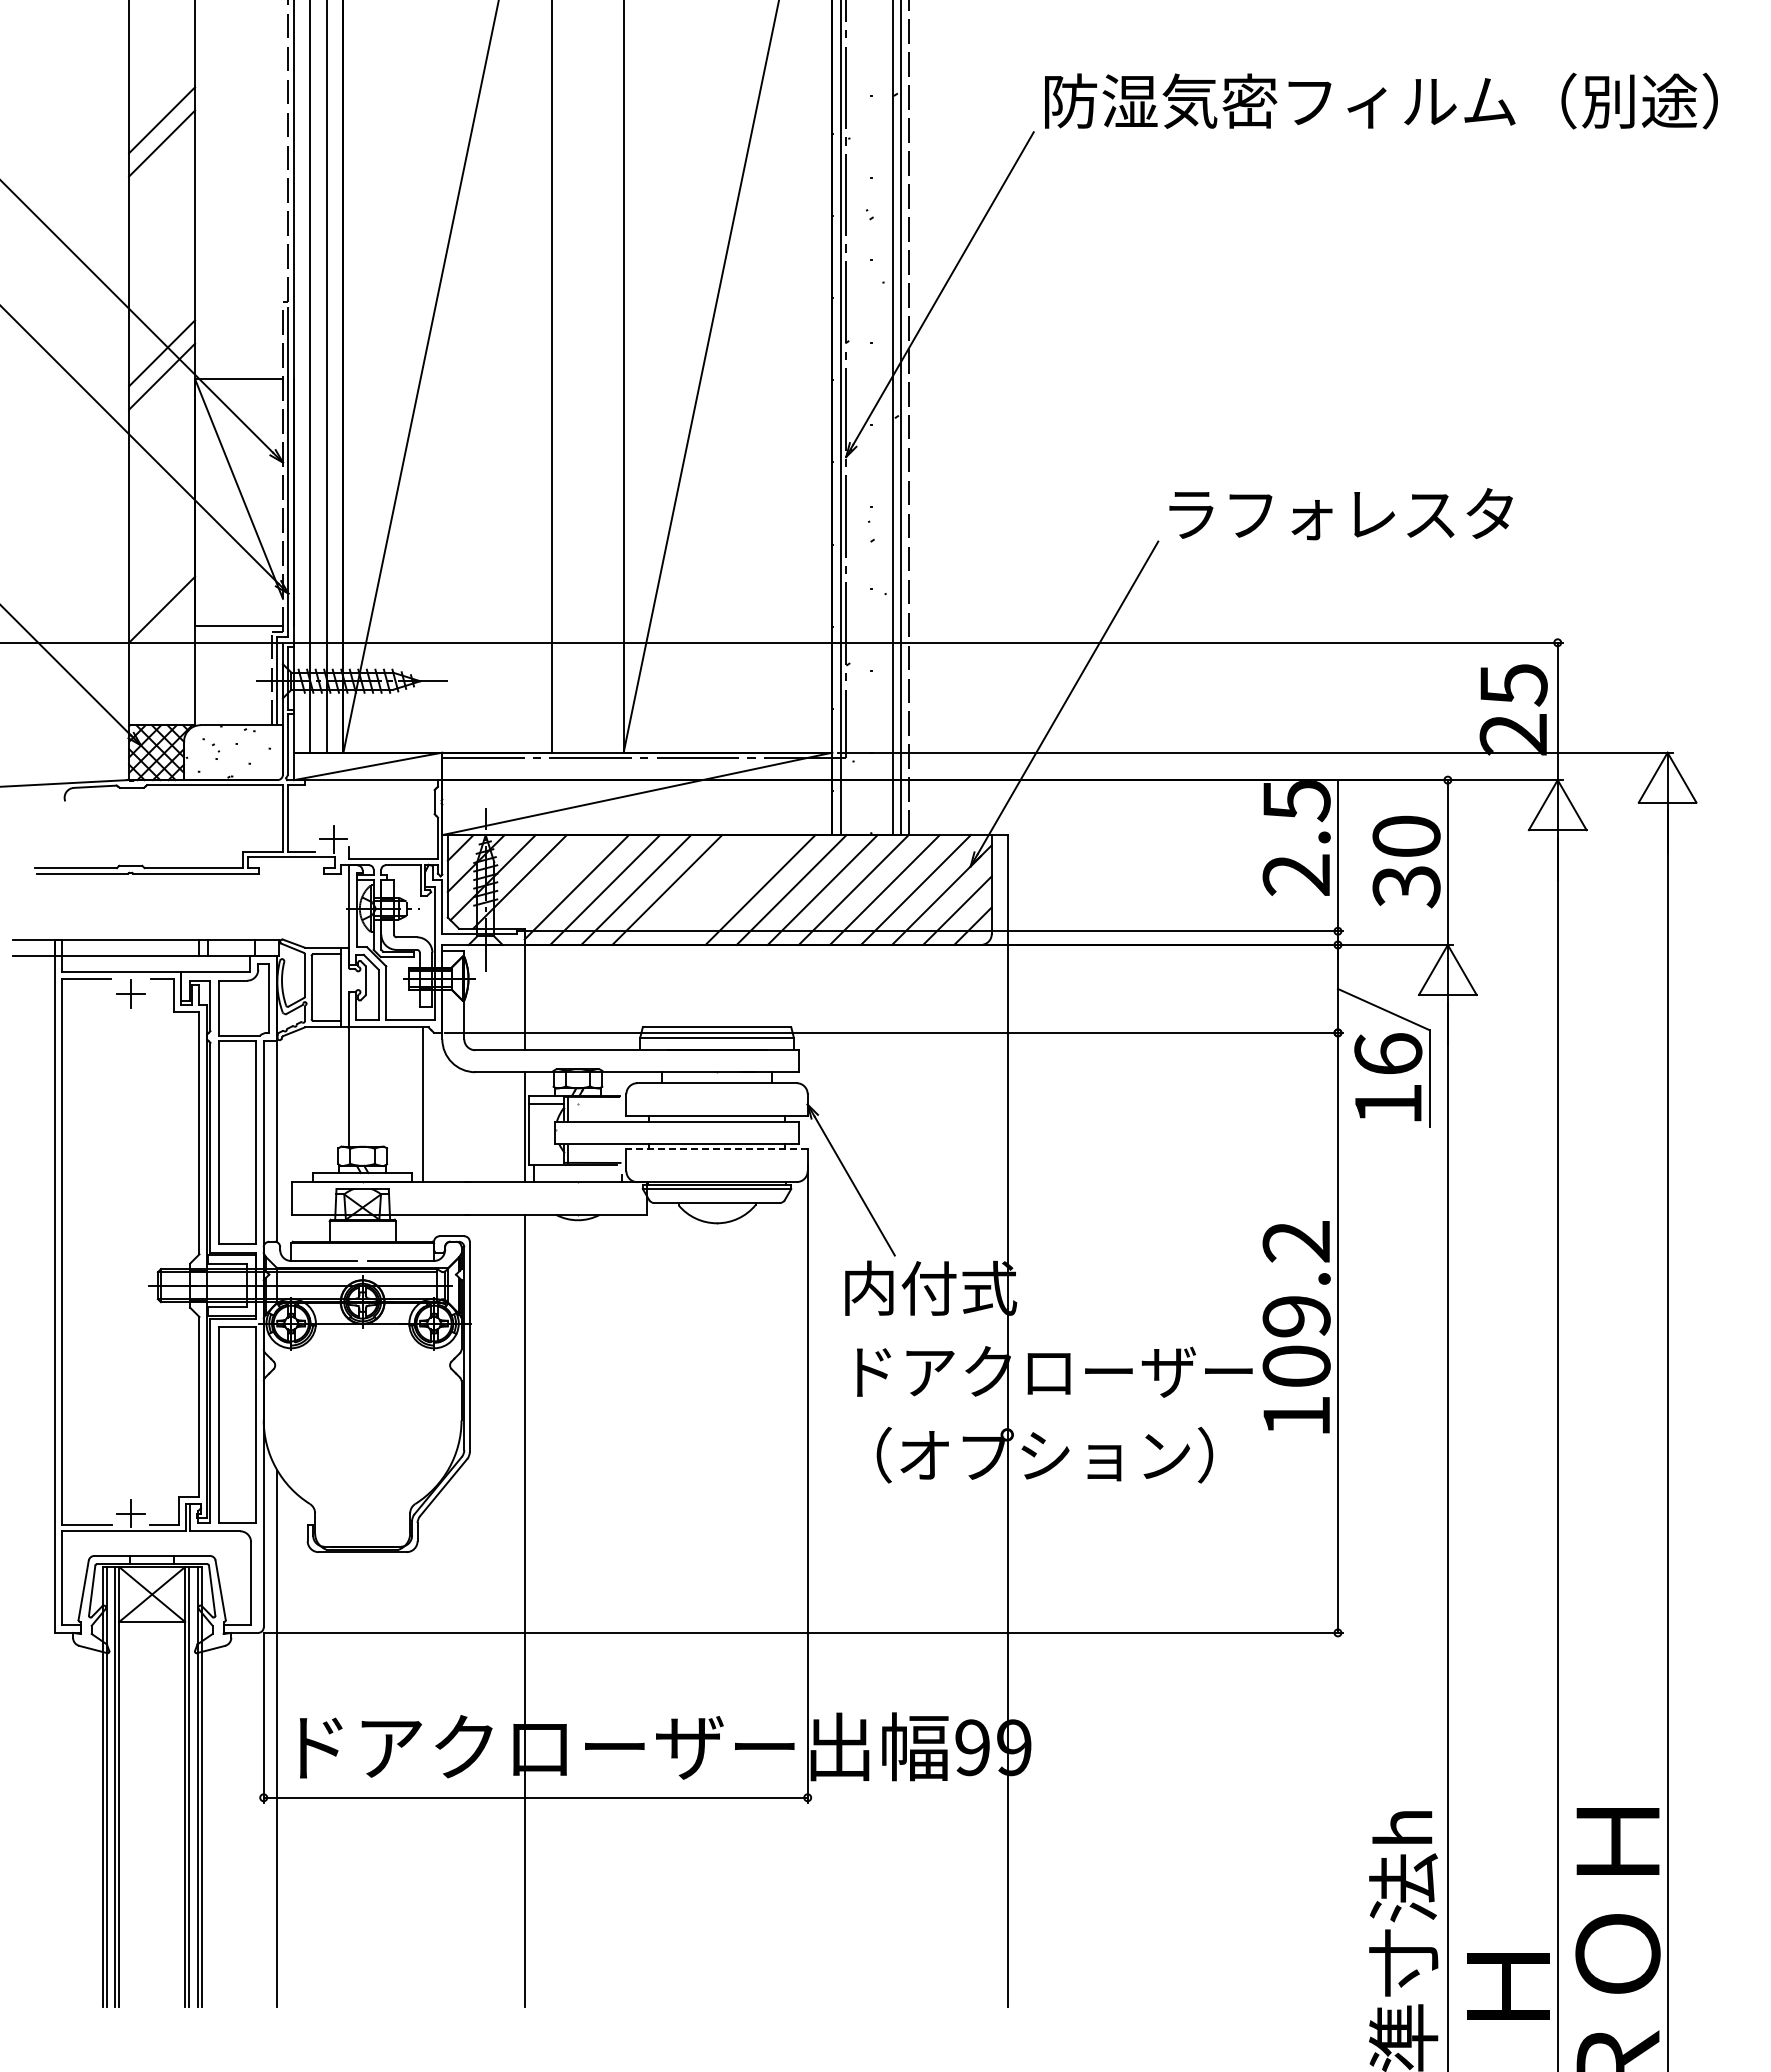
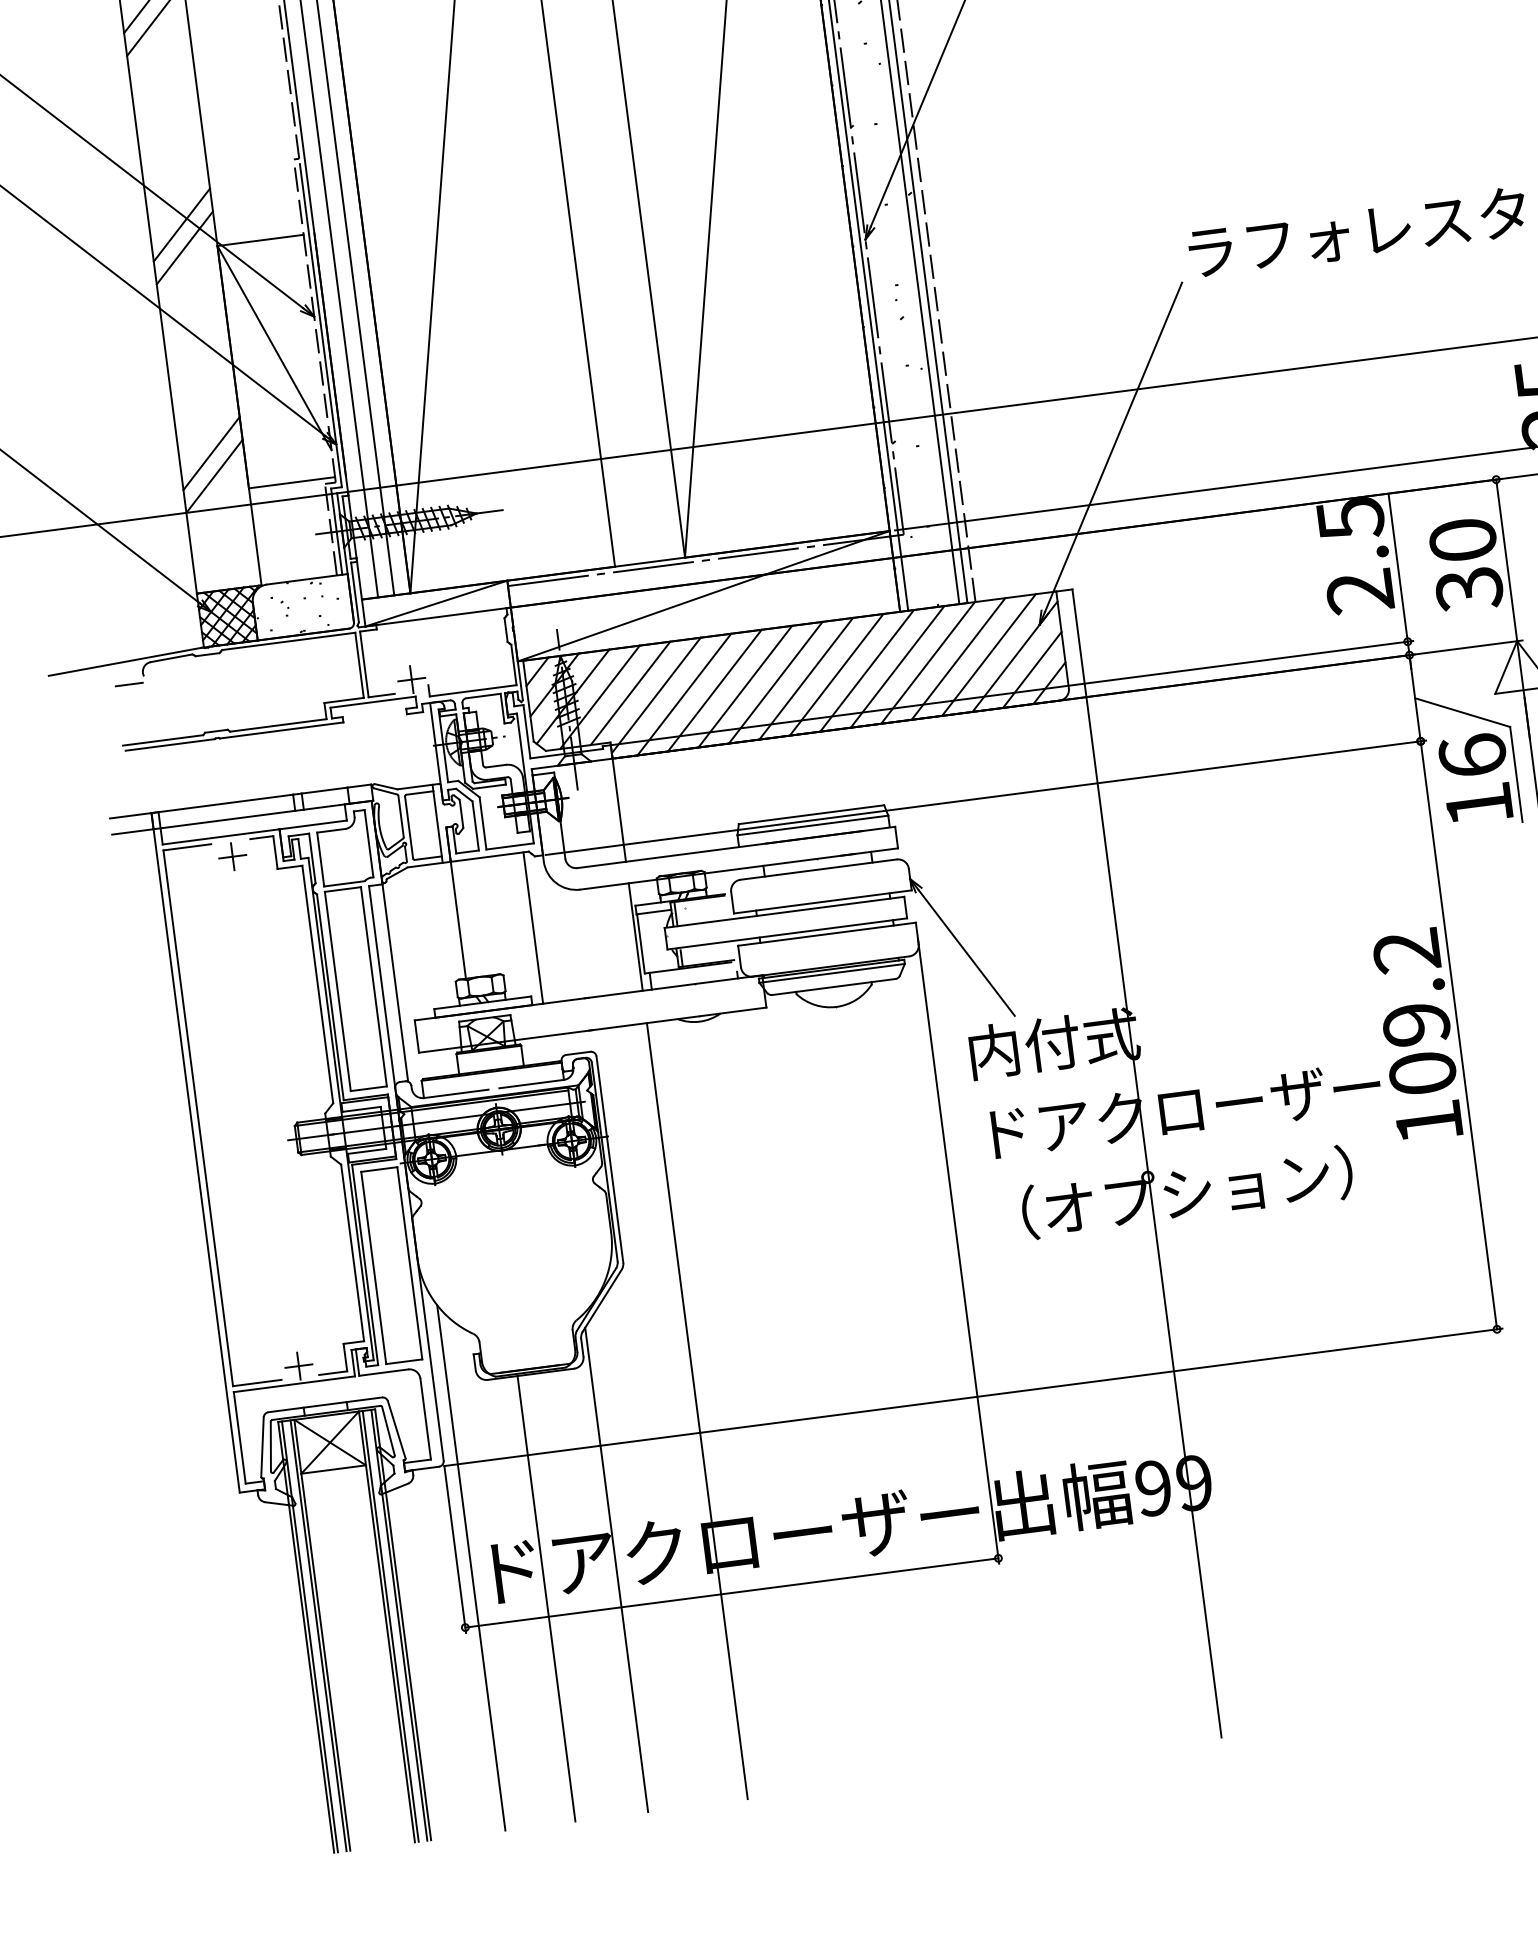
line: (162, 586) -> (211, 453), added
line: (49, 807) -> (129, 684), added
line: (550, 881) -> (629, 693), added
line: (698, 890) -> (775, 683), added
line: (729, 890) -> (806, 679), added
line: (717, 1149) -> (827, 934), dashed -> solid
line: (423, 1759) -> (617, 1569), added
line: (348, 1779) -> (546, 1598), added

